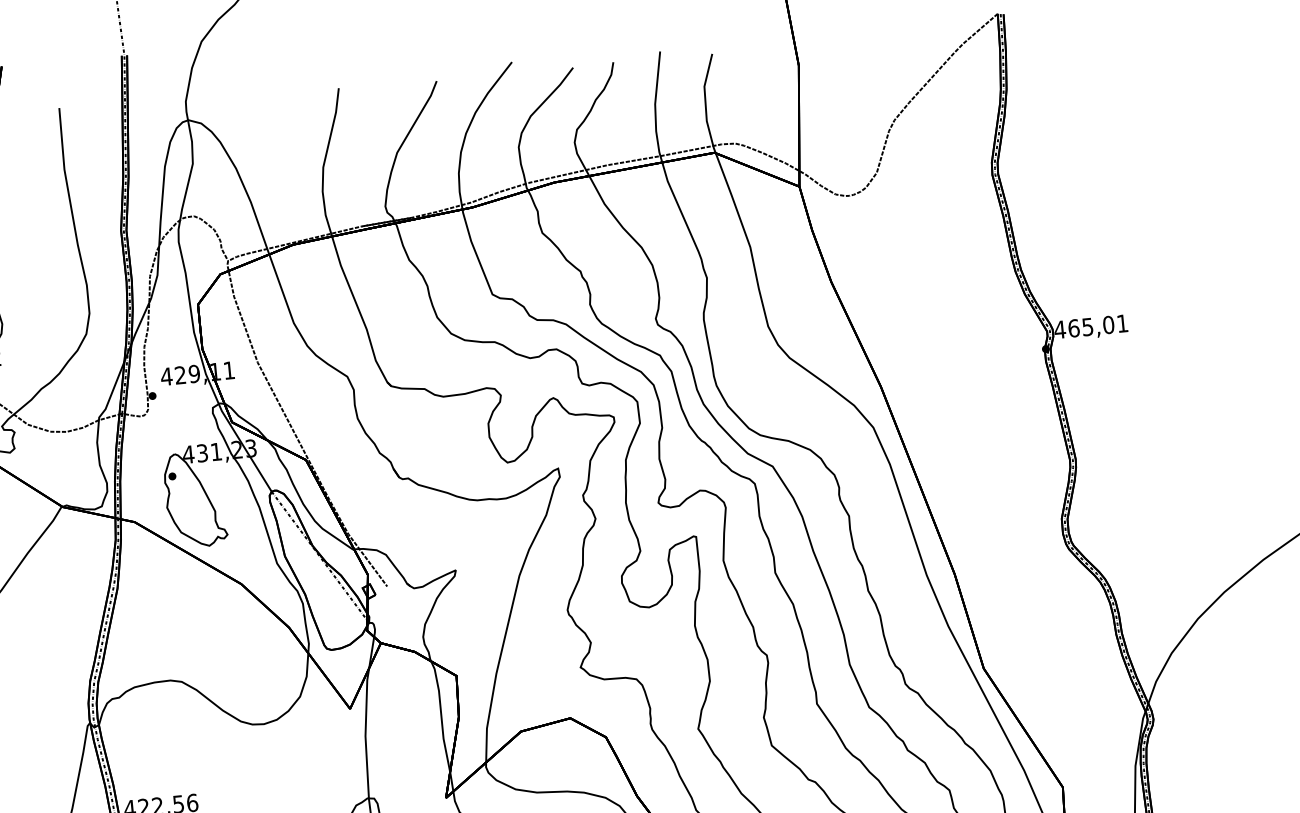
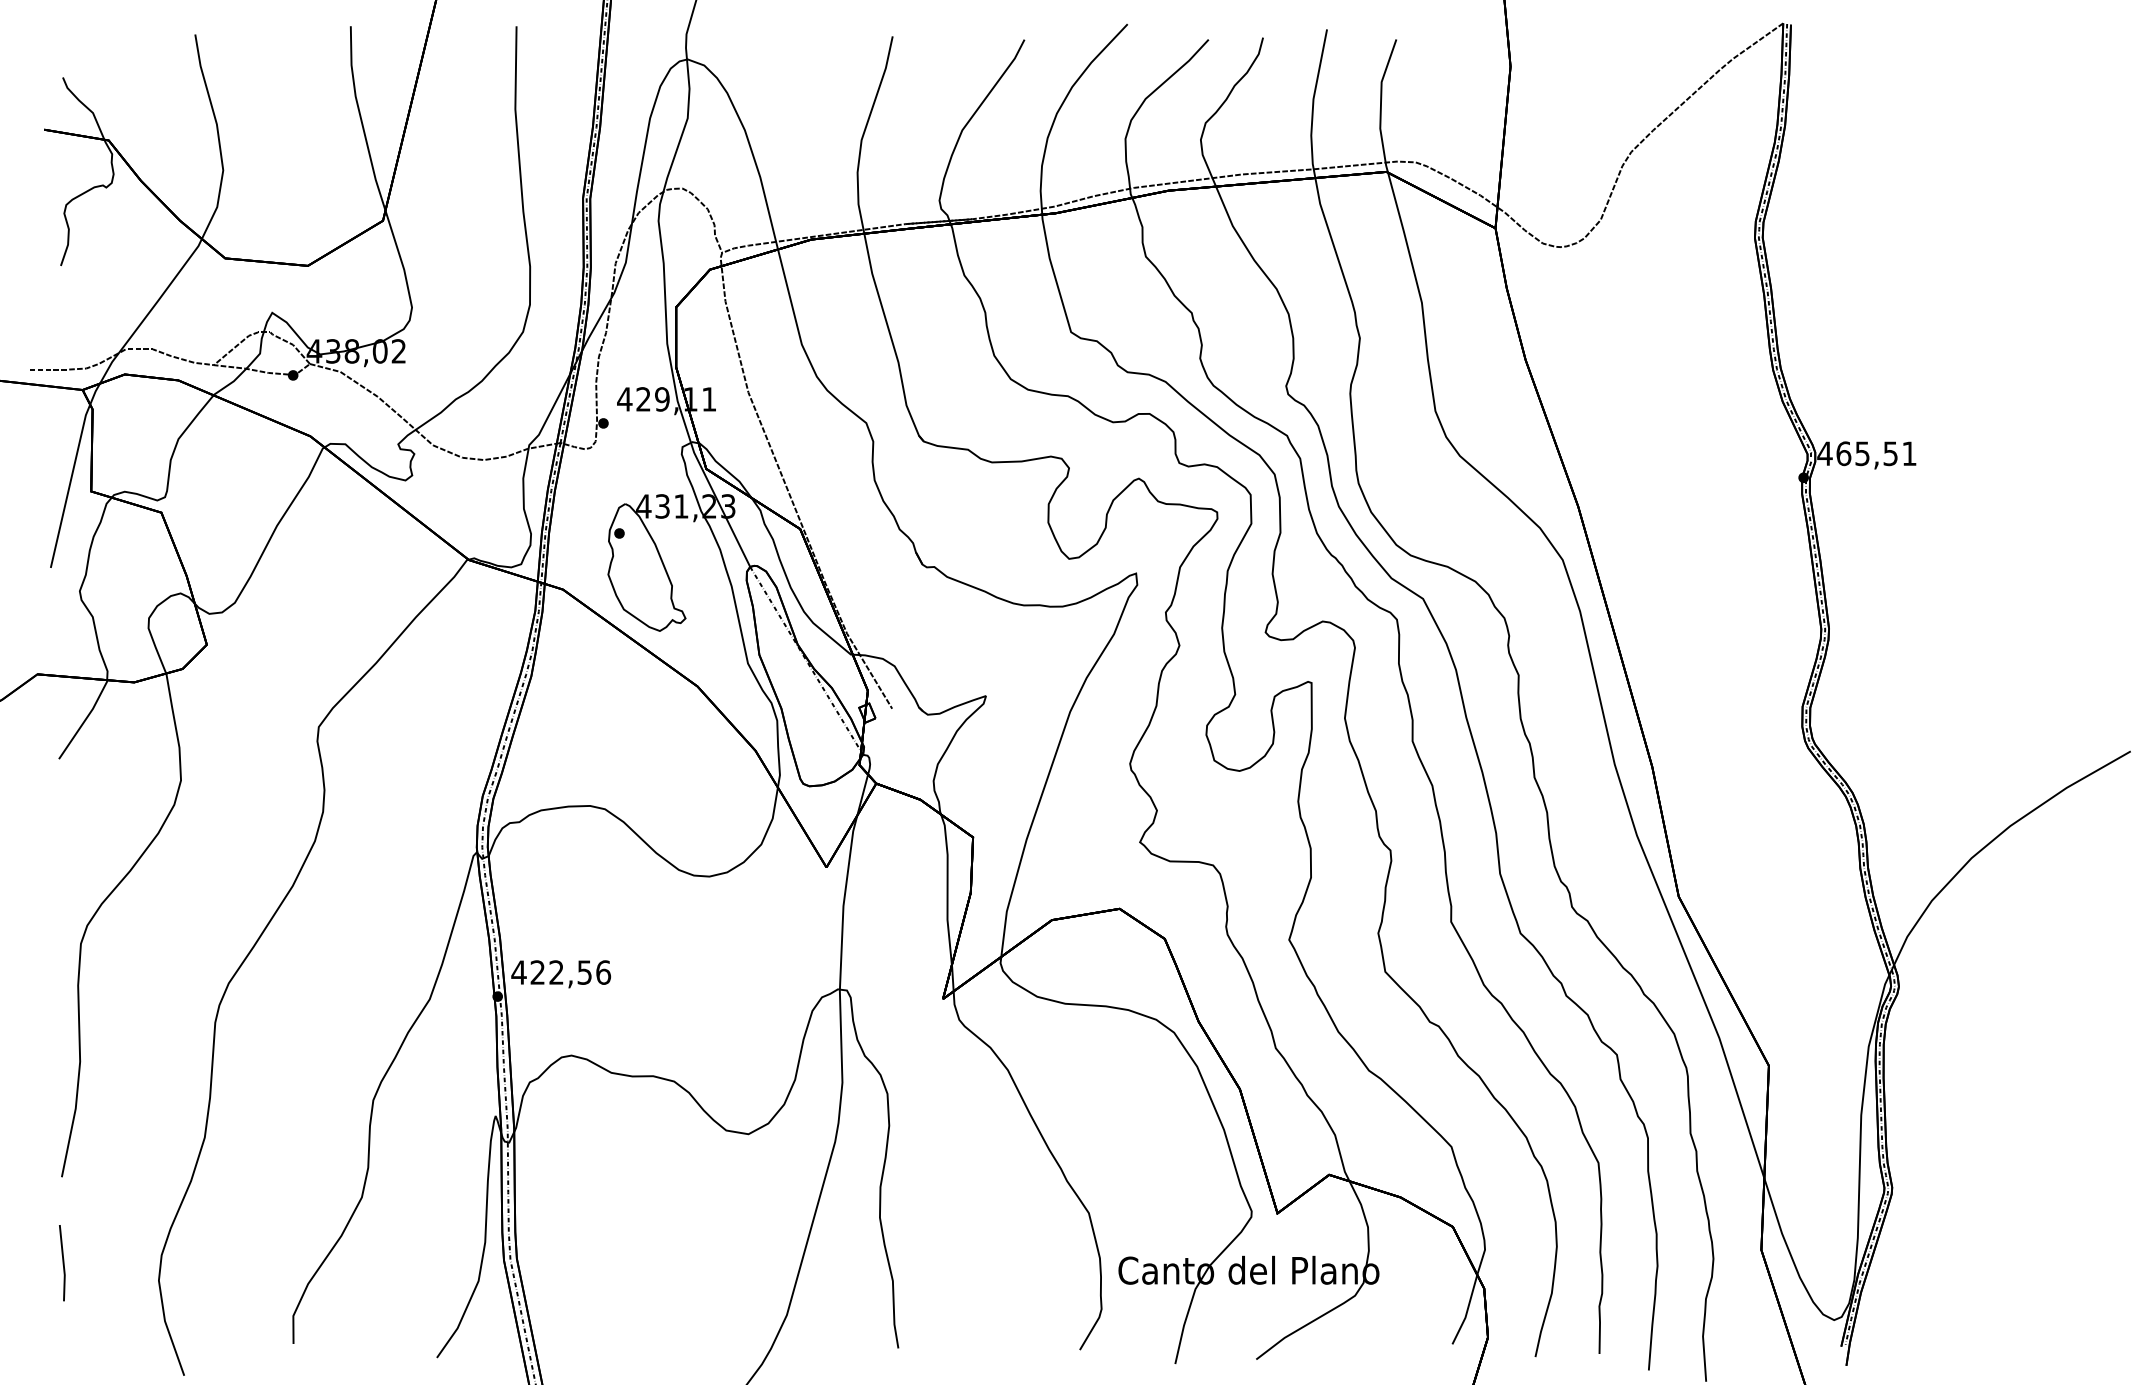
text: (1108, 324) -> (1890, 453), 465,01 -> 465,51

